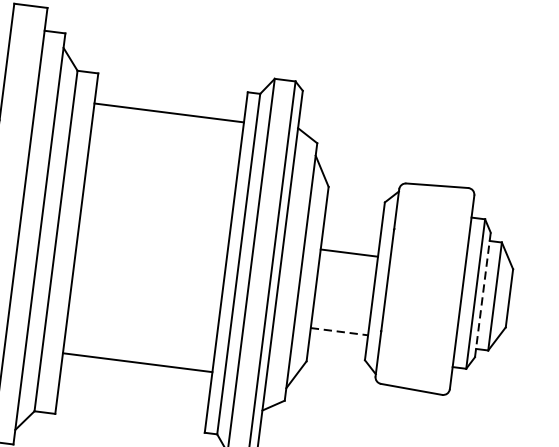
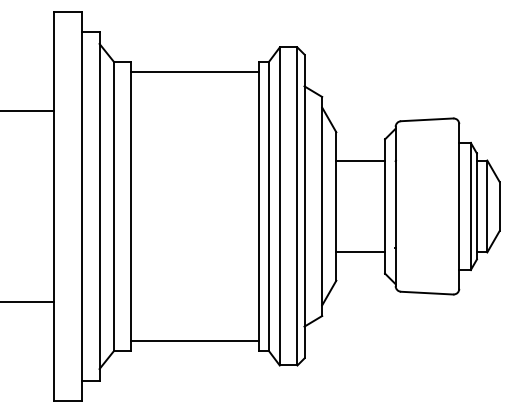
line: (168, 113) -> (194, 72), moved
line: (349, 253) -> (360, 160), moved
line: (482, 294) -> (476, 206), dashed -> solid
line: (340, 331) -> (361, 252), dashed -> solid
line: (137, 362) -> (194, 340), moved

